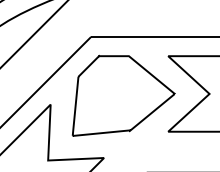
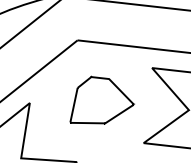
part: (123, 95) -> (103, 102), size x0.6

